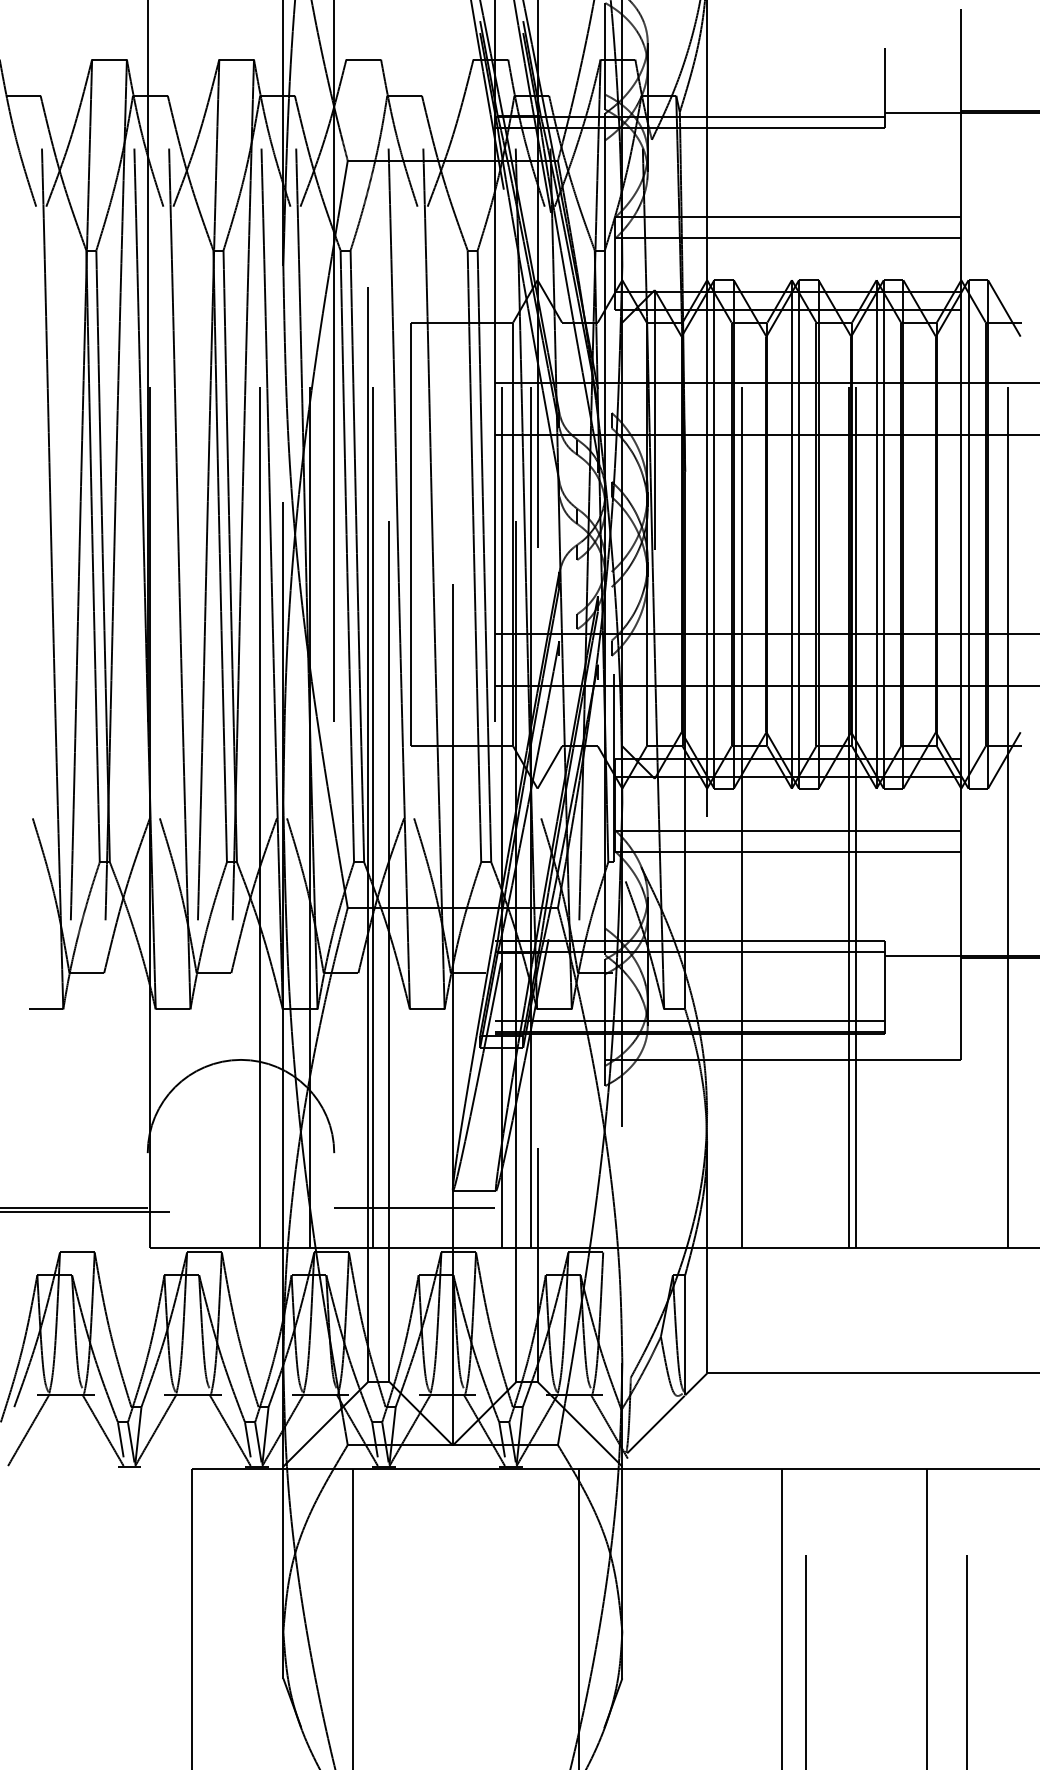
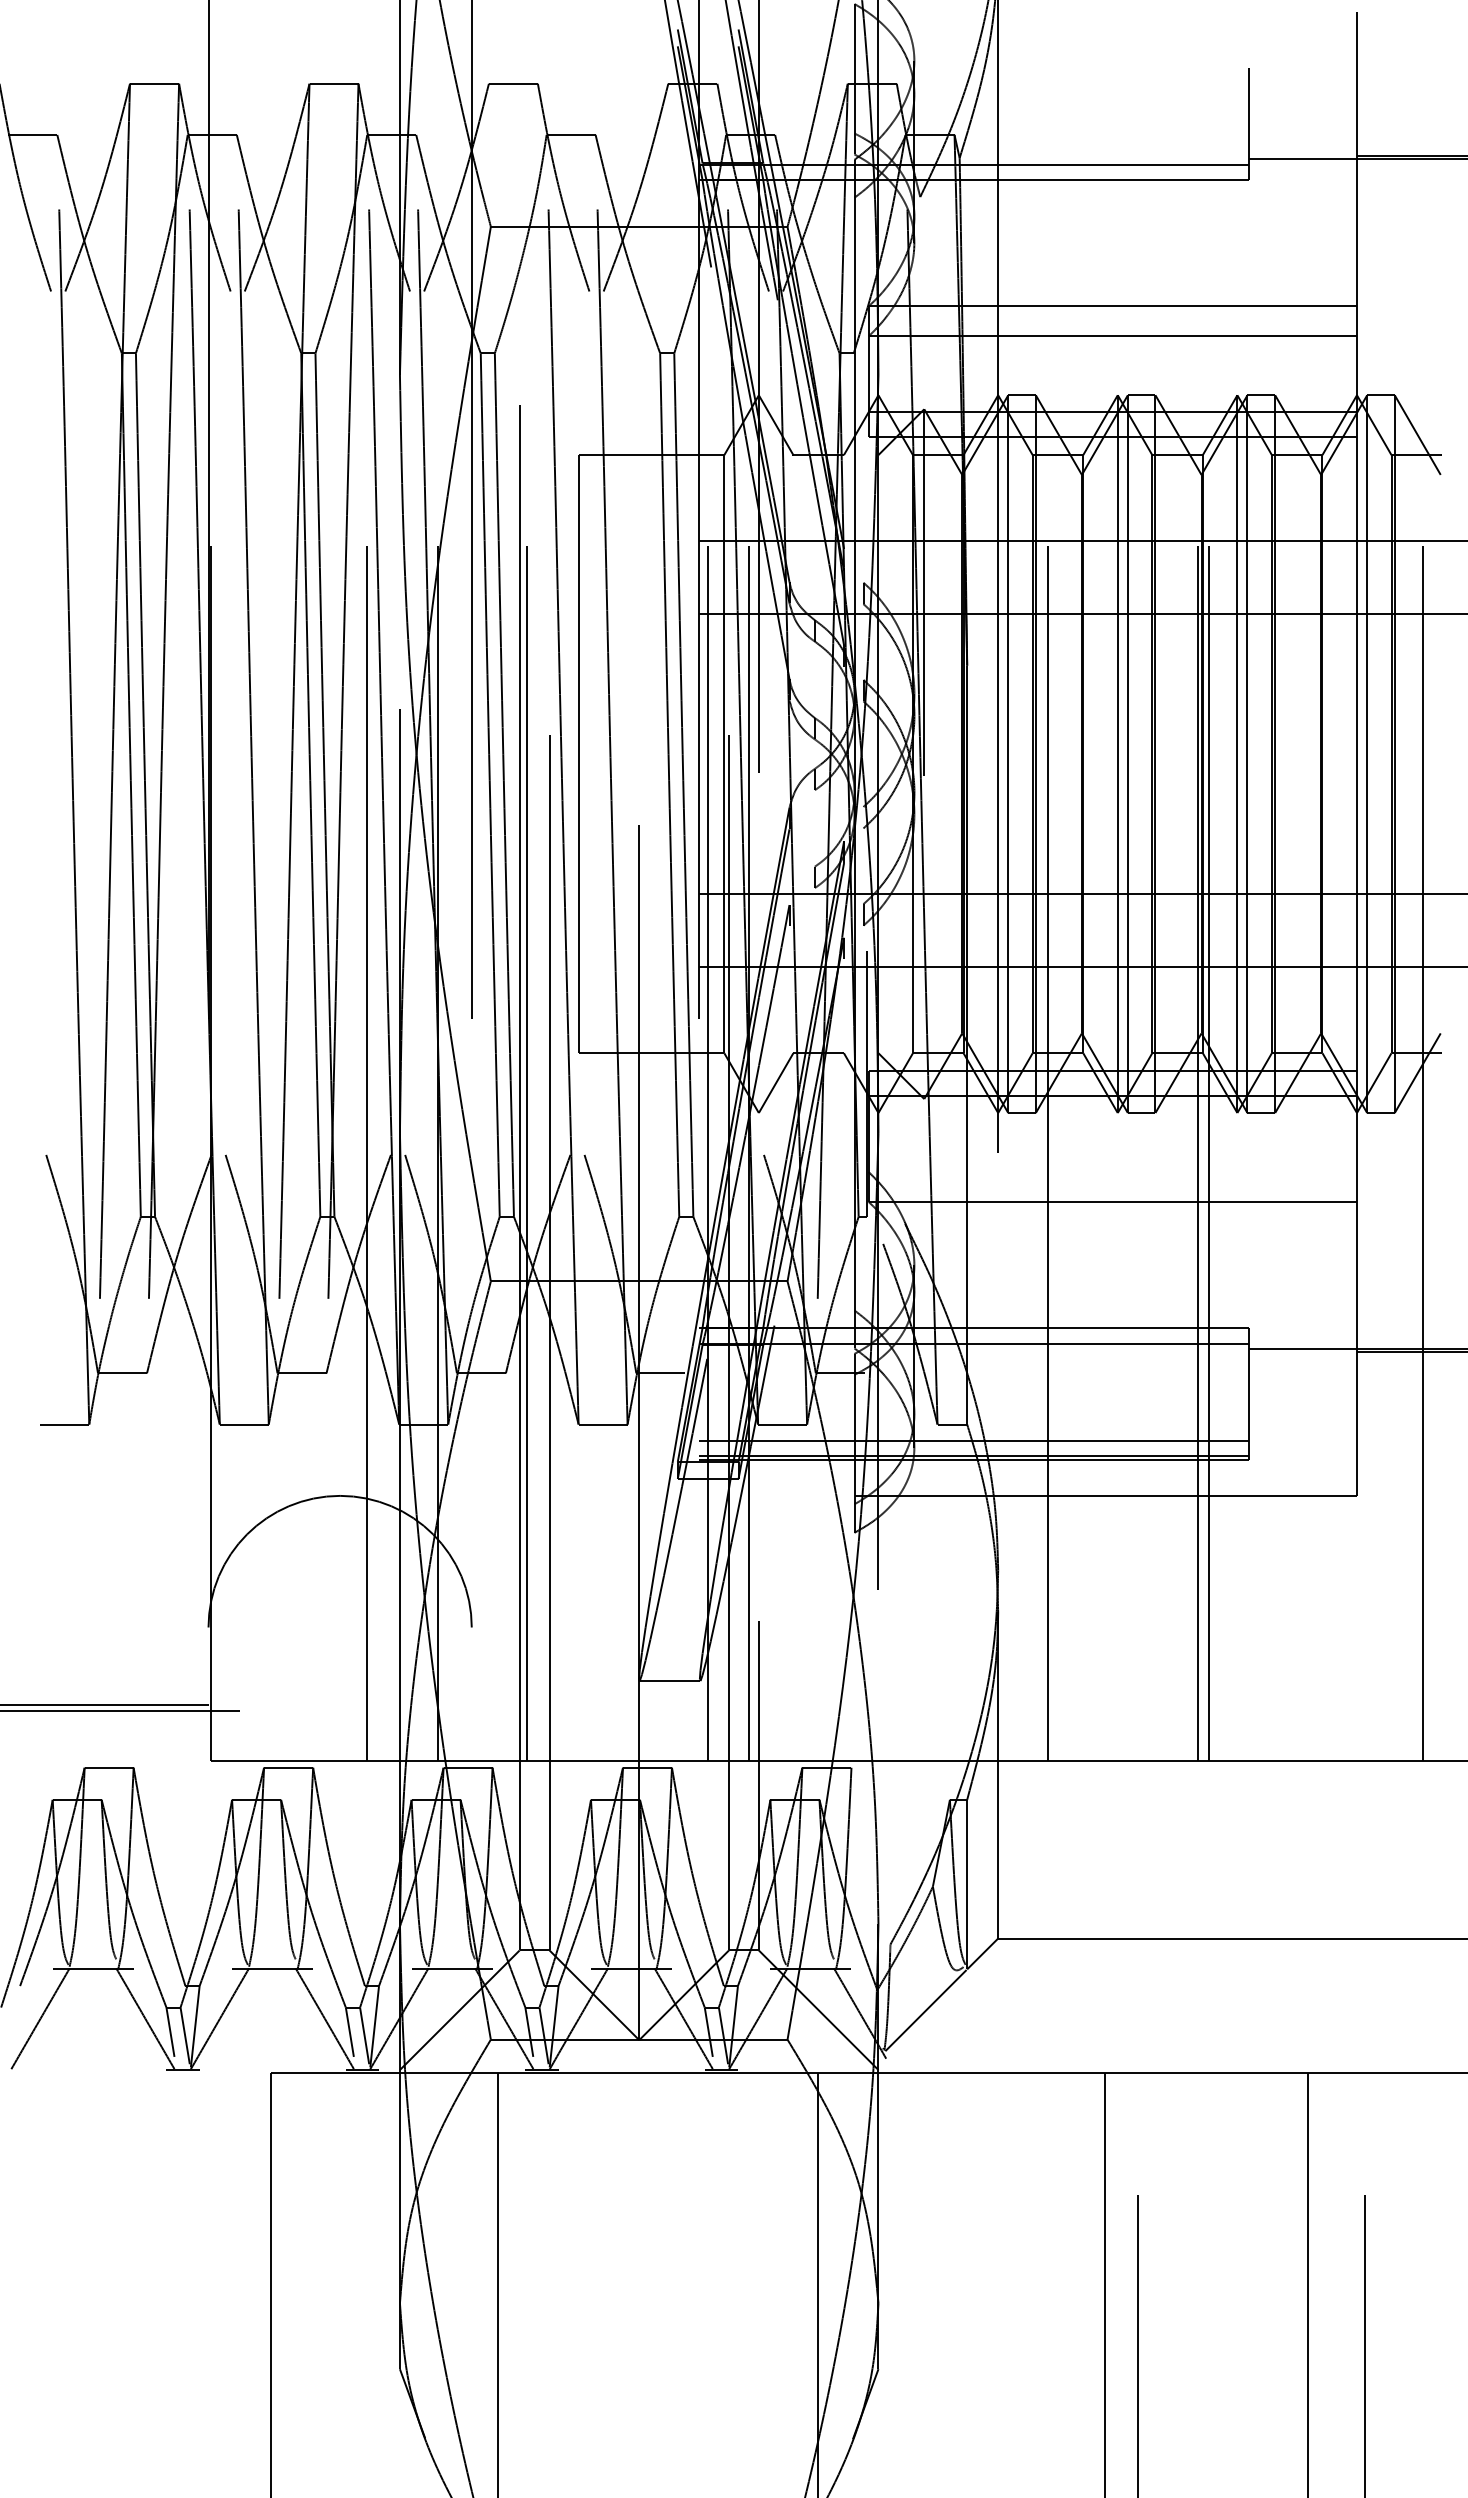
line: (788, 830) -> (1112, 1172), removed
line: (414, 1208) -> (585, 1705), removed

